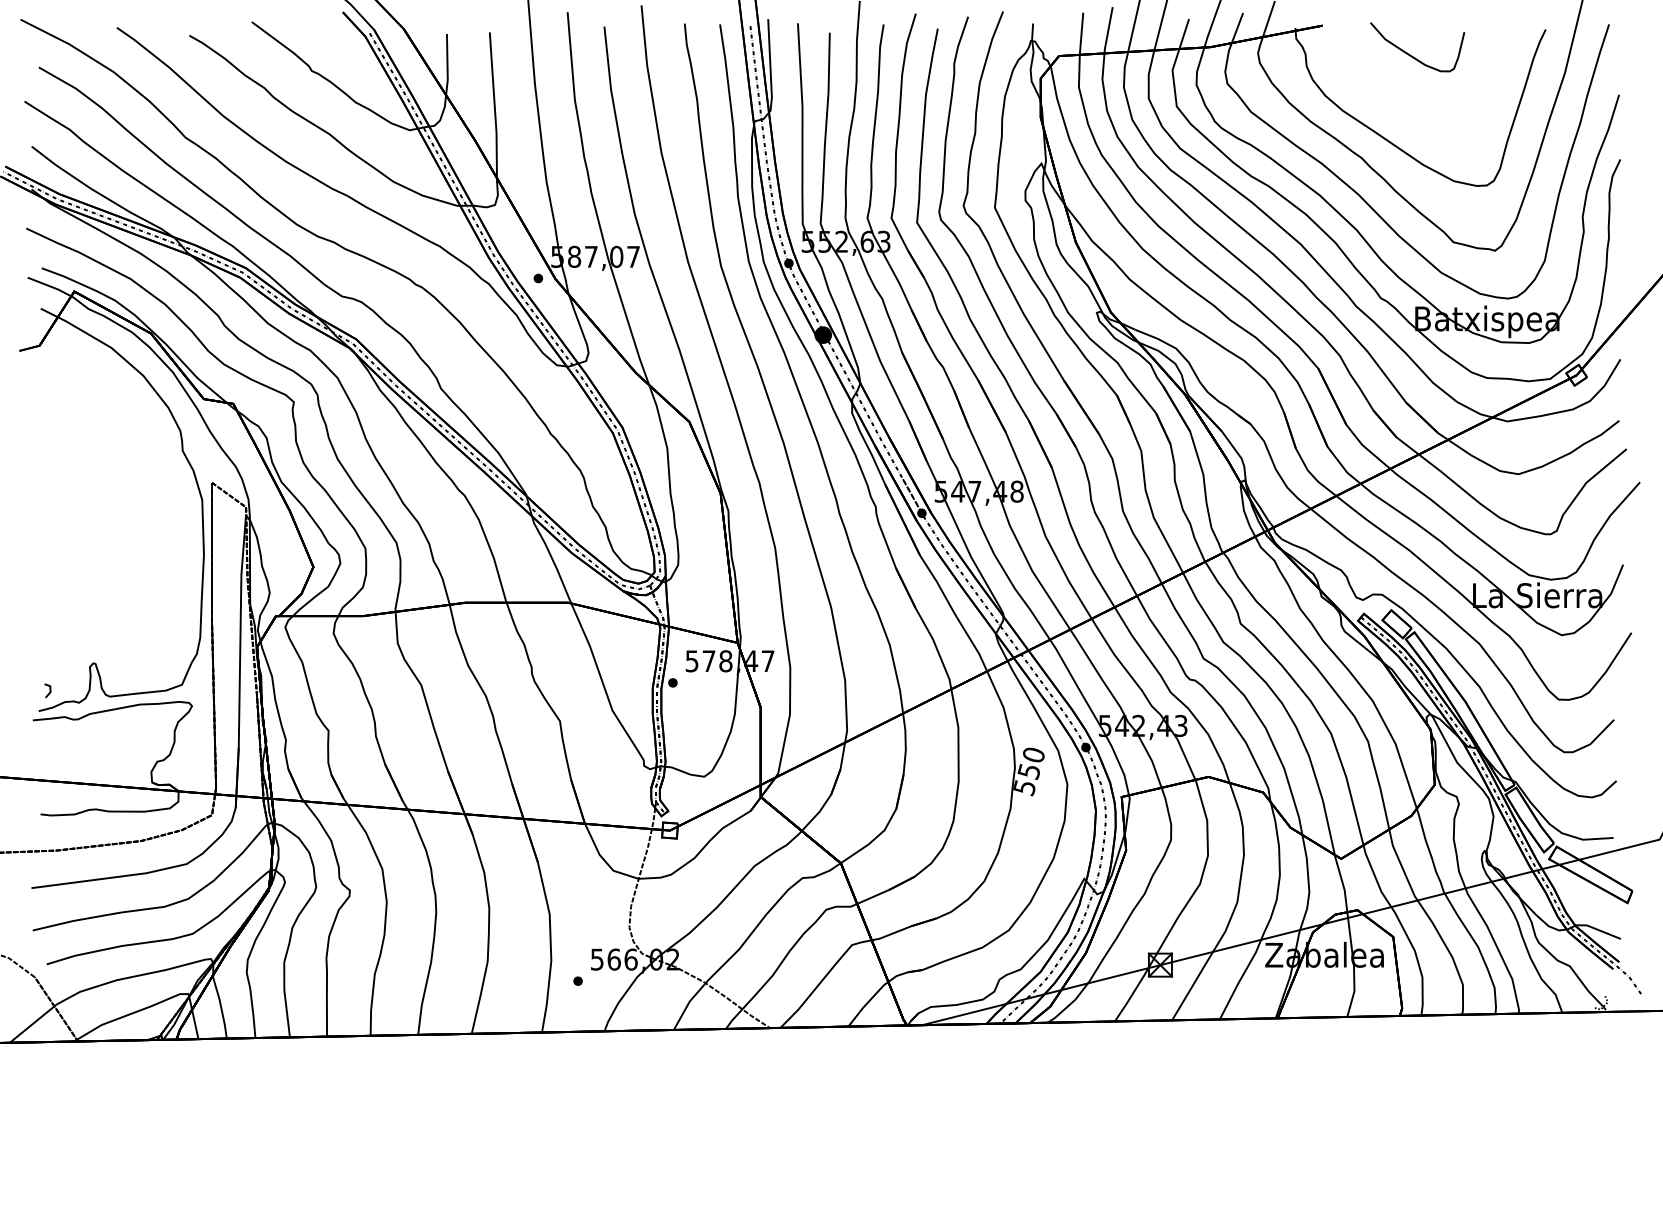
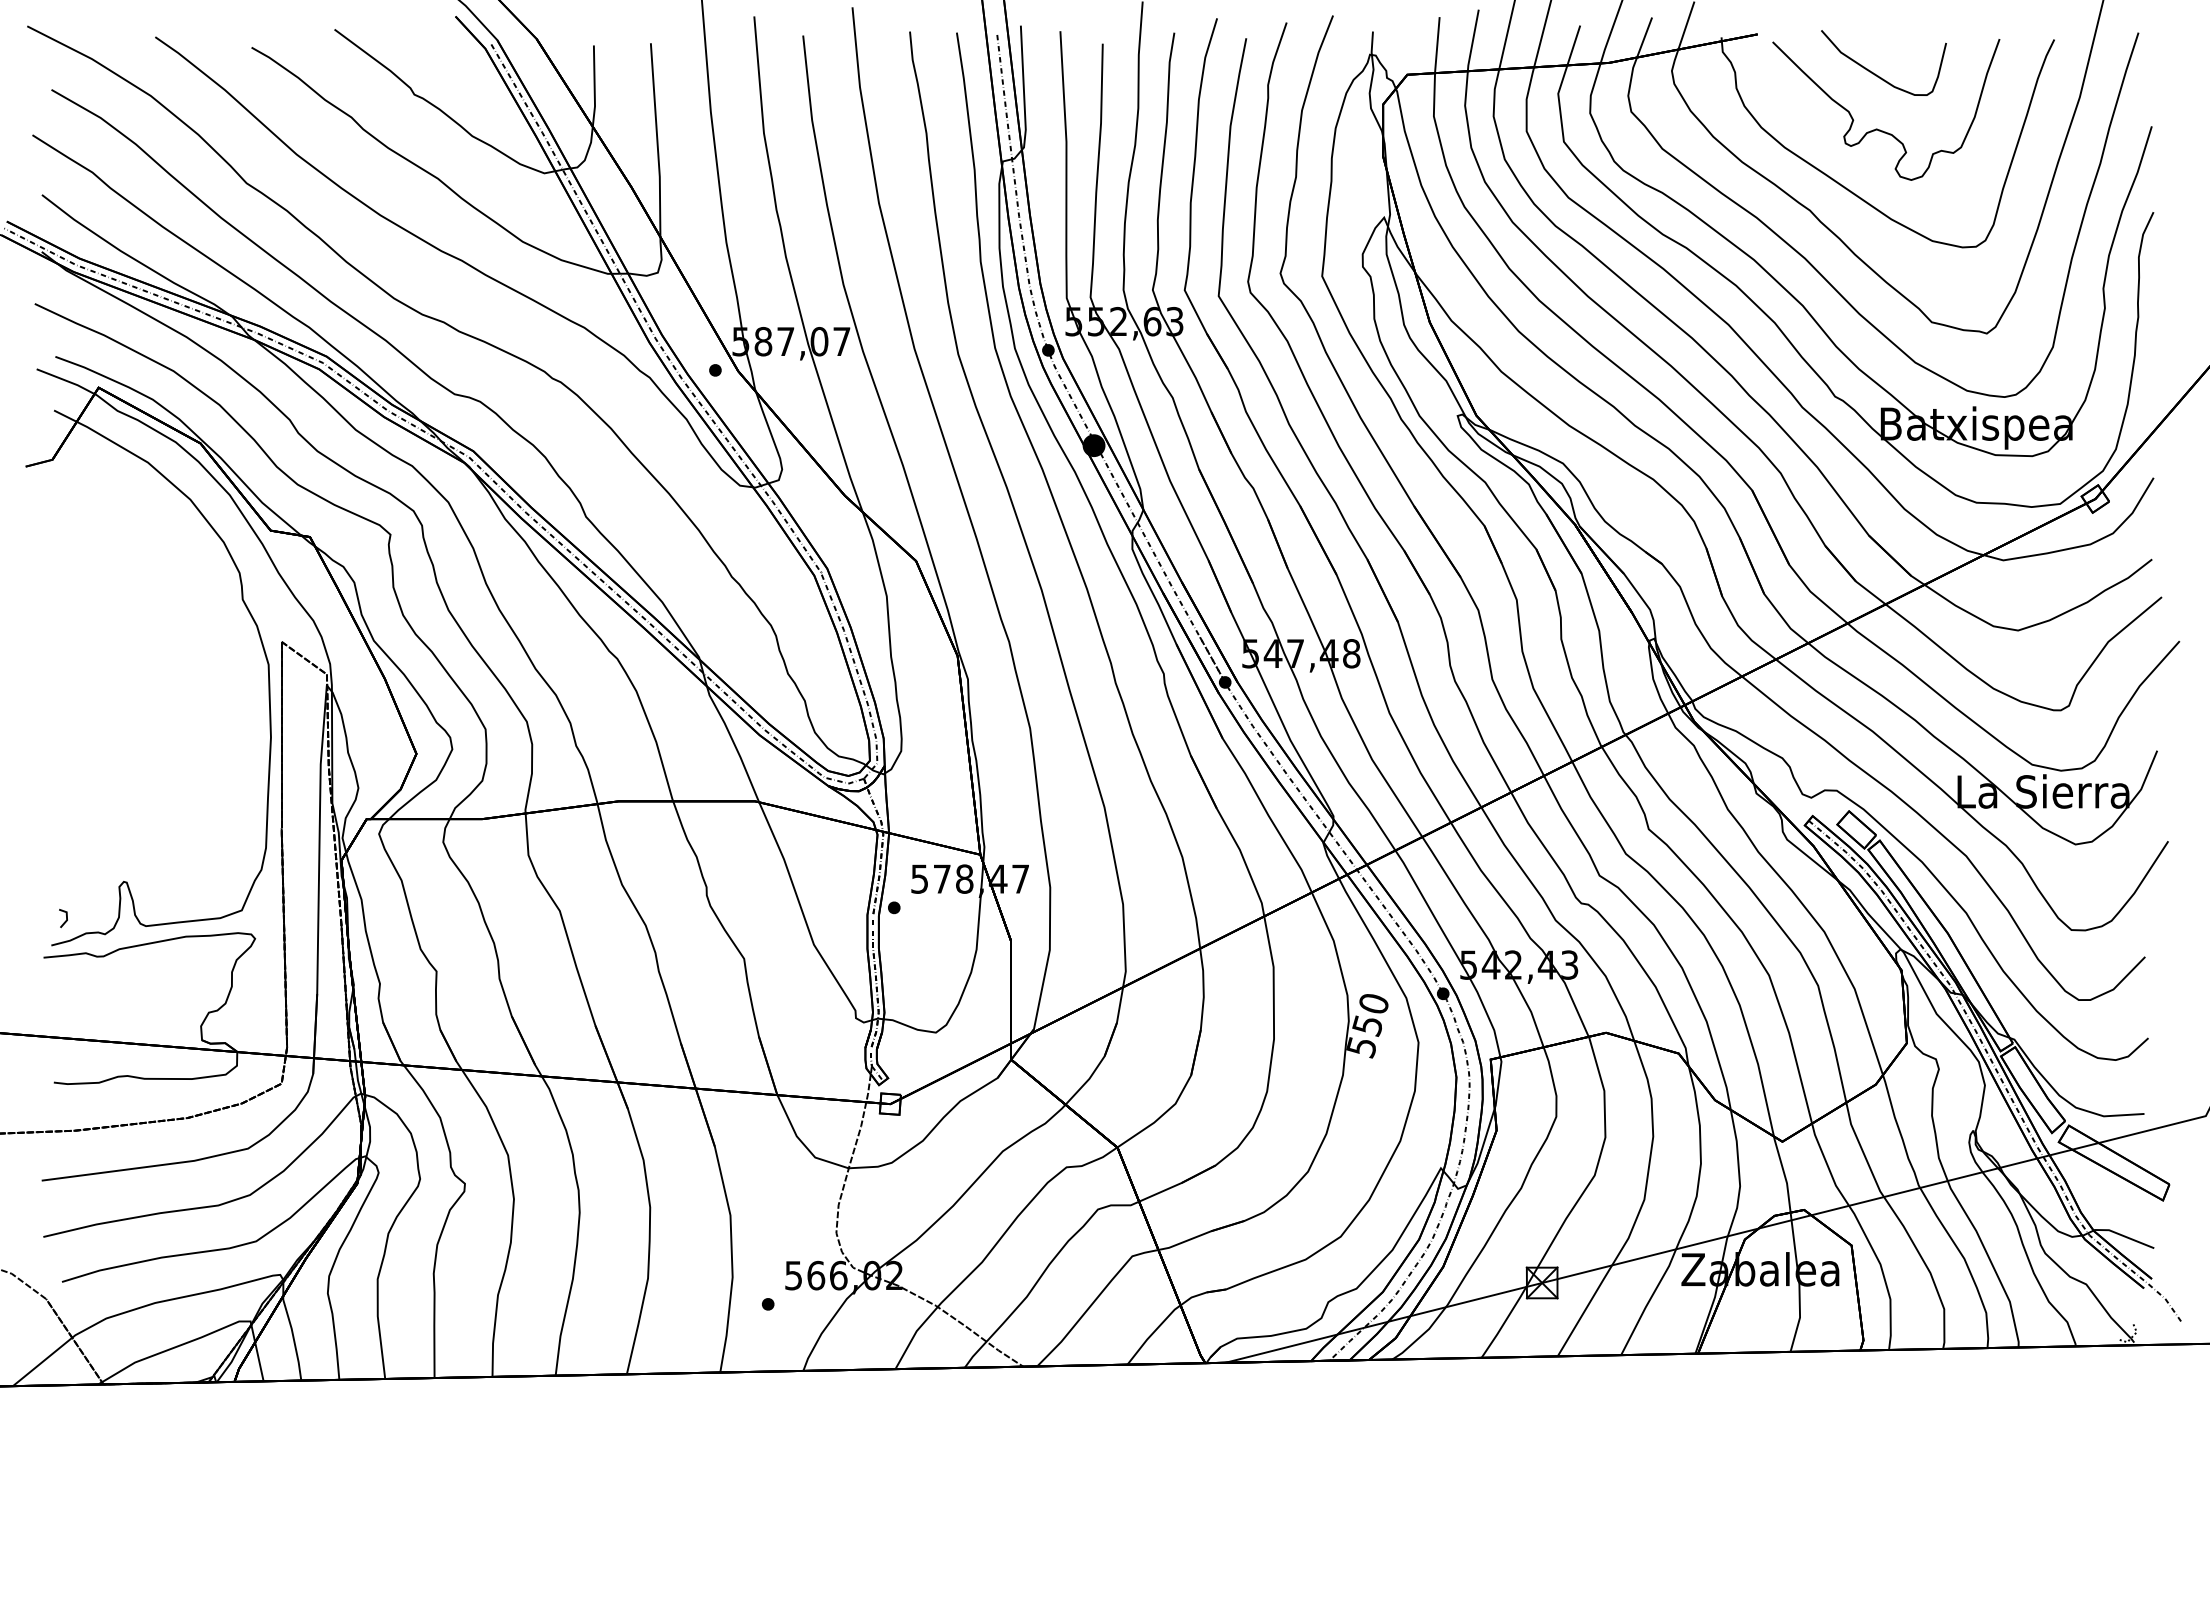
curve: (1414, 97) -> (1880, 129), added

